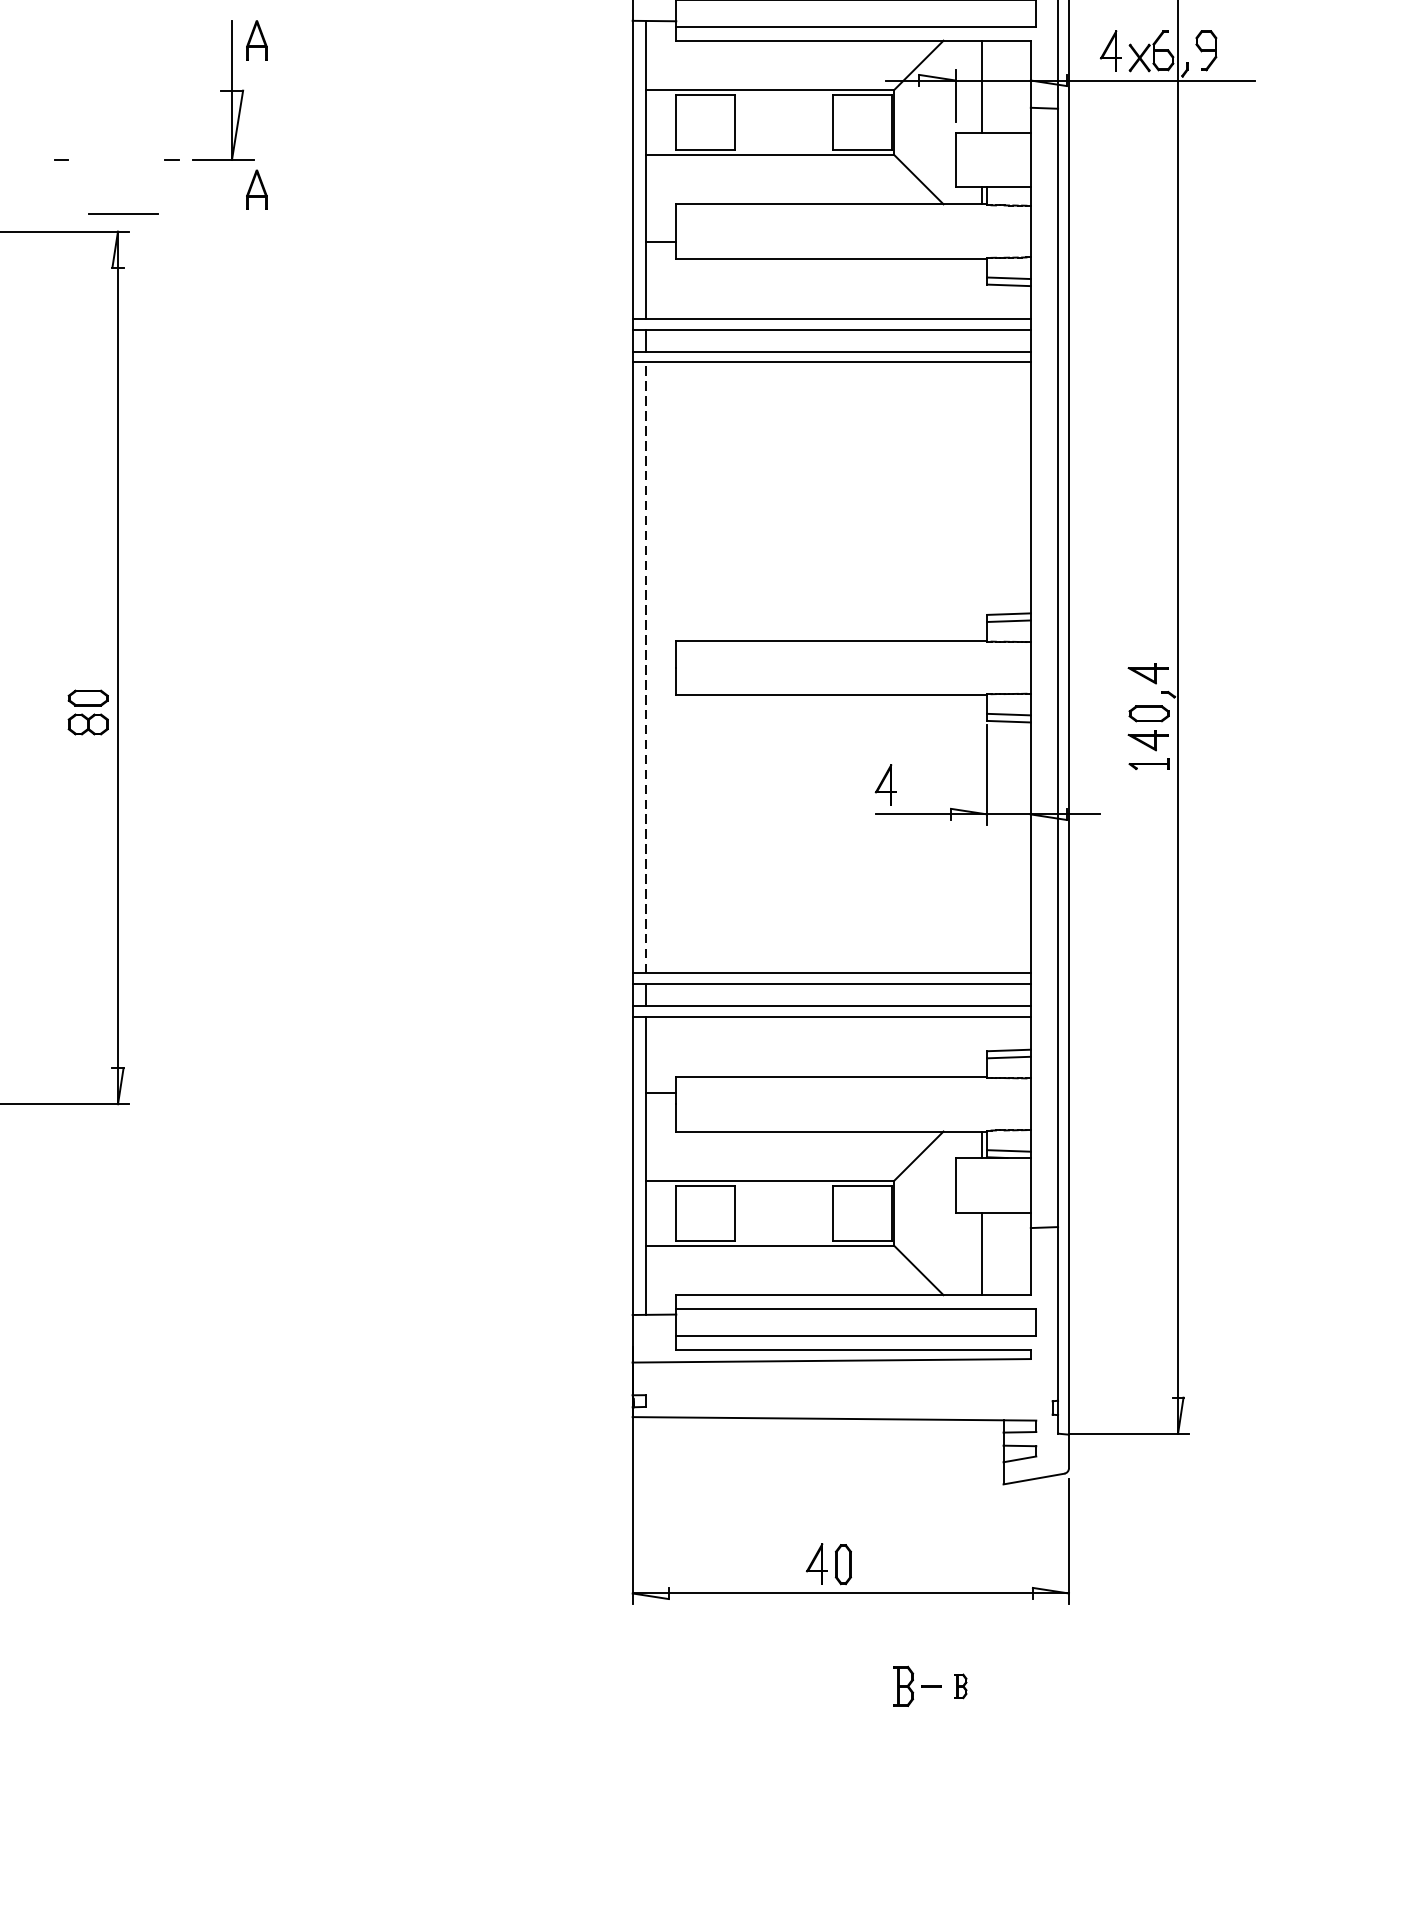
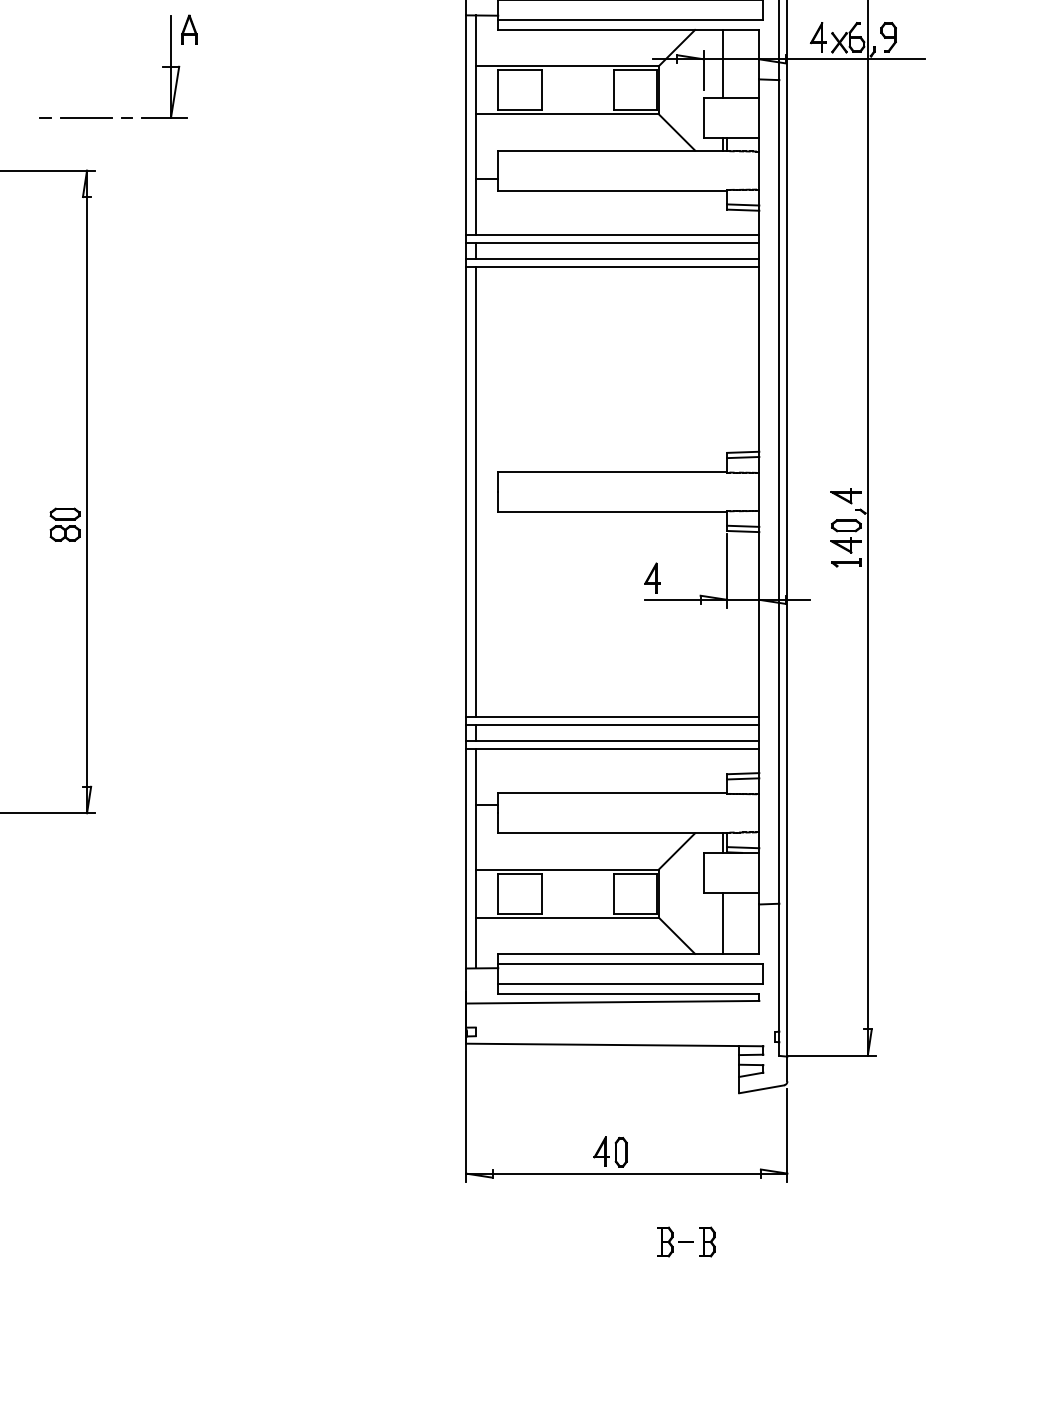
part: (257, 189) -> (189, 139), removed
line: (124, 213) -> (86, 117), moved
line: (645, 667) -> (475, 491), dashed -> solid
part: (960, 1685) -> (707, 1241), size x1.67

